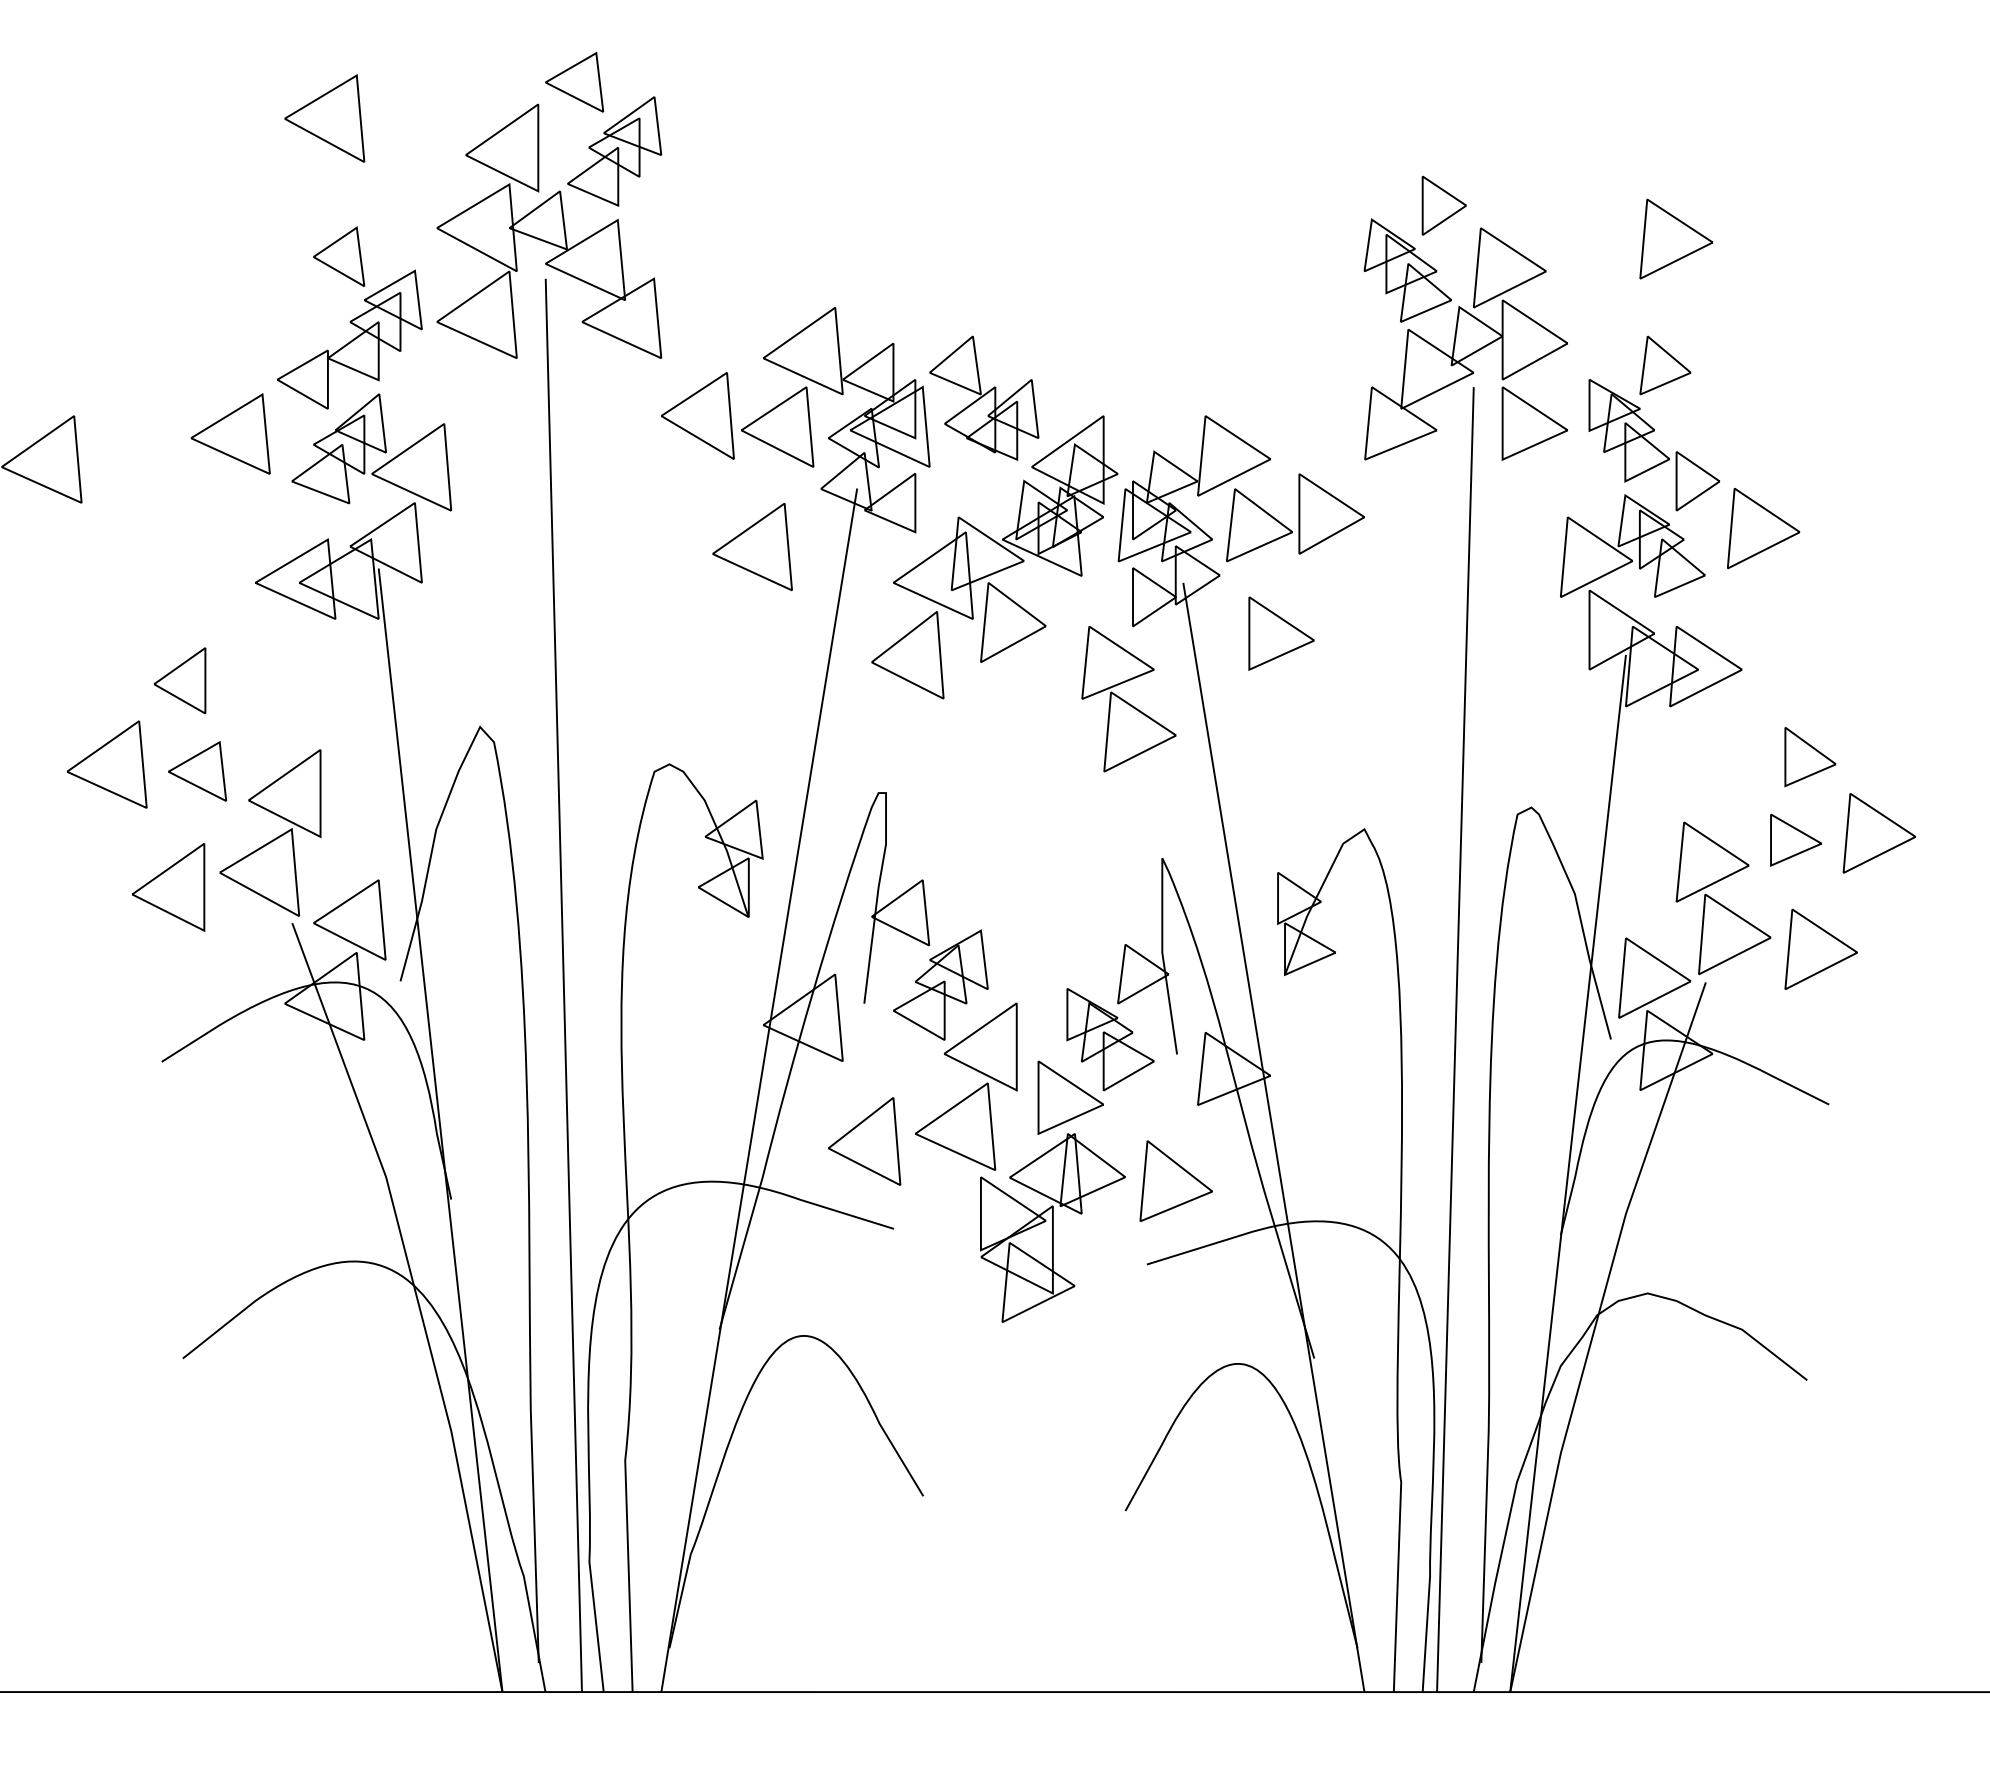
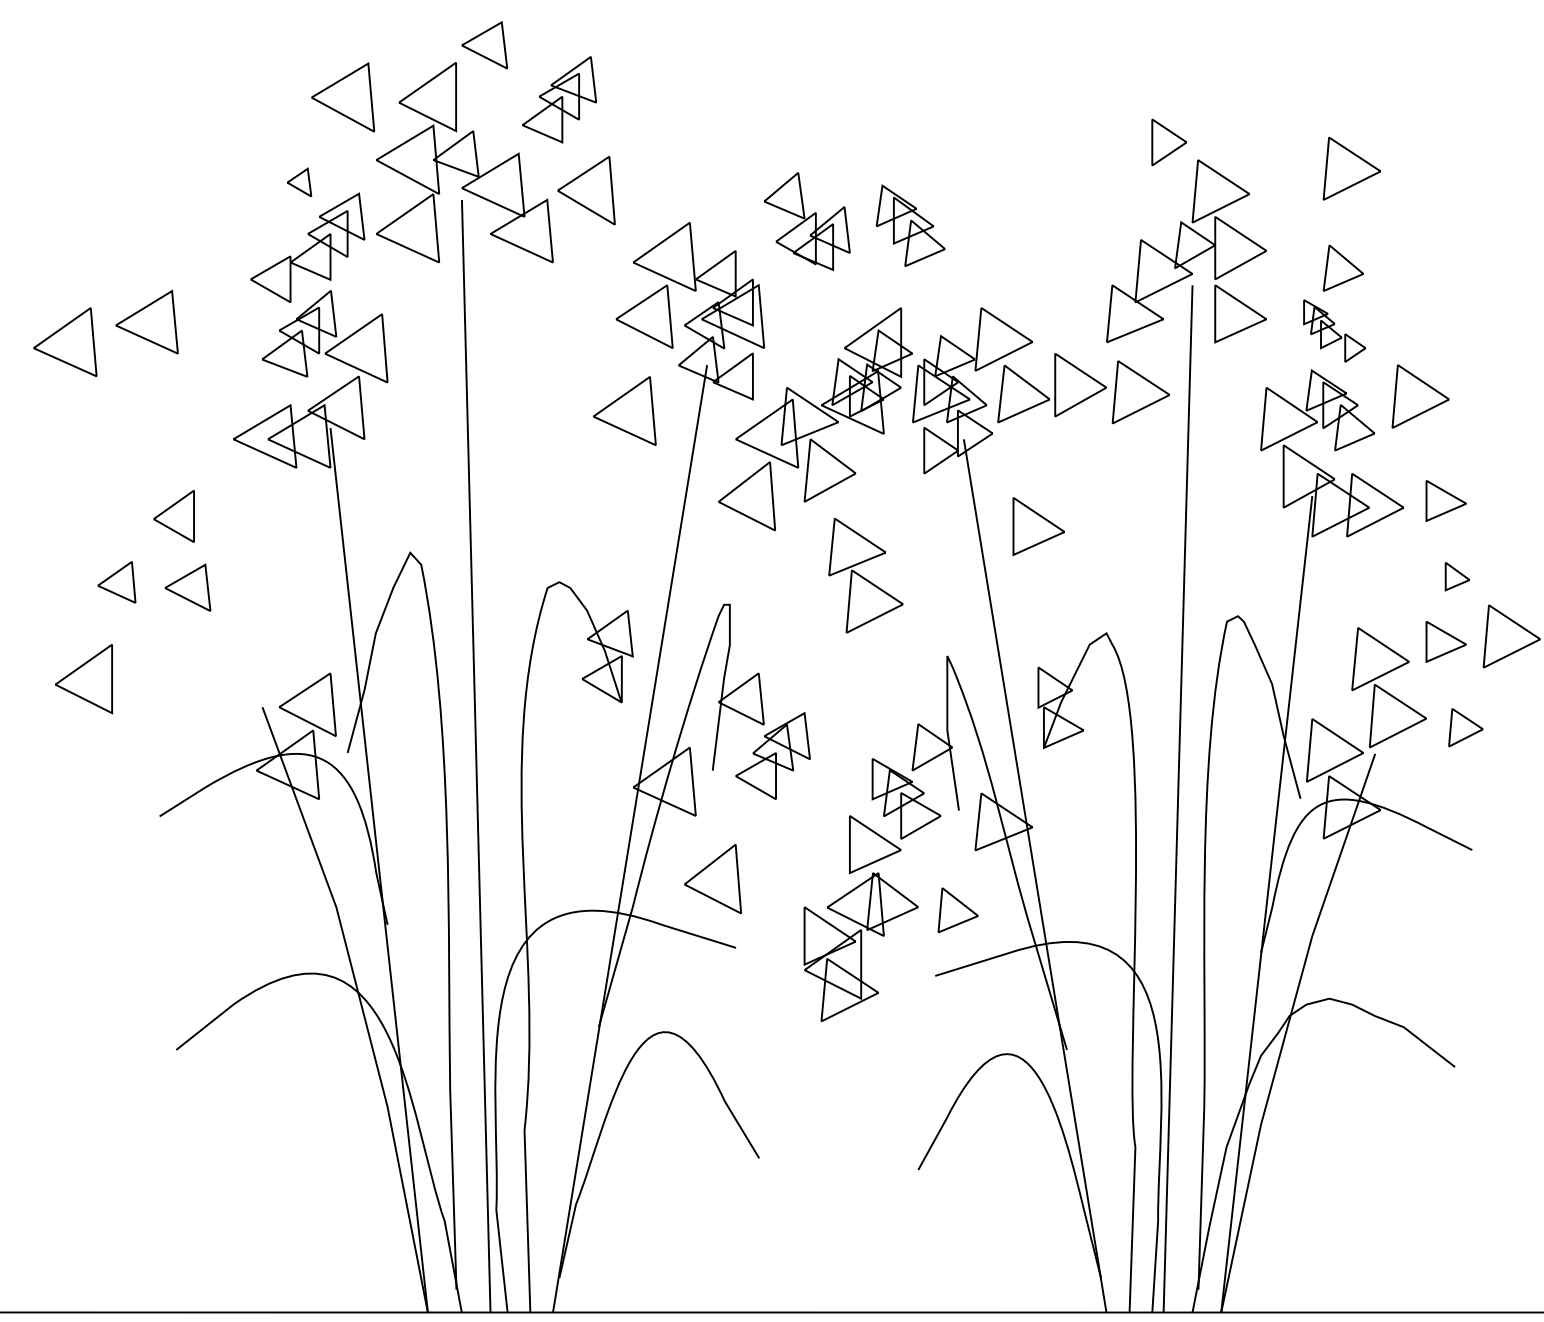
part: (324, 118) -> (342, 97), moved
part: (614, 151) -> (559, 99), moved
part: (339, 256) -> (299, 182), size x0.6
part: (1407, 270) -> (910, 225), moved
part: (984, 397) -> (807, 220), moved
part: (697, 415) -> (586, 190), moved
part: (230, 433) -> (146, 321), moved
part: (1654, 445) -> (1334, 331), size x0.6
part: (1408, 522) -> (1141, 391), added
part: (1281, 633) -> (1038, 526), moved
part: (1795, 660) -> (1445, 500), added
part: (1128, 698) -> (865, 575), moved
part: (1810, 757) -> (1457, 576), size x0.6
part: (107, 764) -> (116, 582), size x0.6
part: (274, 838) -> (248, 640), removed
part: (168, 887) -> (83, 679), moved
part: (1820, 948) -> (1465, 727), size x0.6
part: (972, 1092) -> (797, 840), removed
part: (1175, 1180) -> (957, 909), size x0.7

